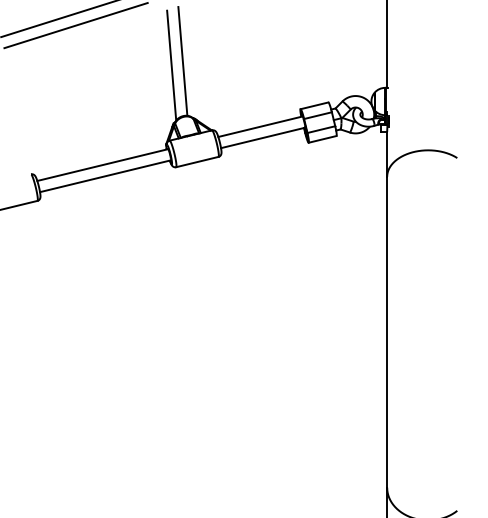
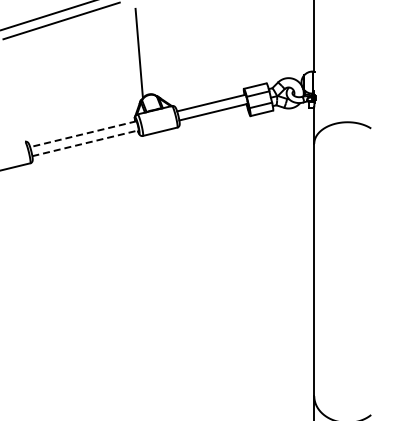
line: (183, 60) -> (148, 49), removed
line: (103, 165) -> (83, 134), solid -> dashed
line: (105, 176) -> (85, 143), solid -> dashed

